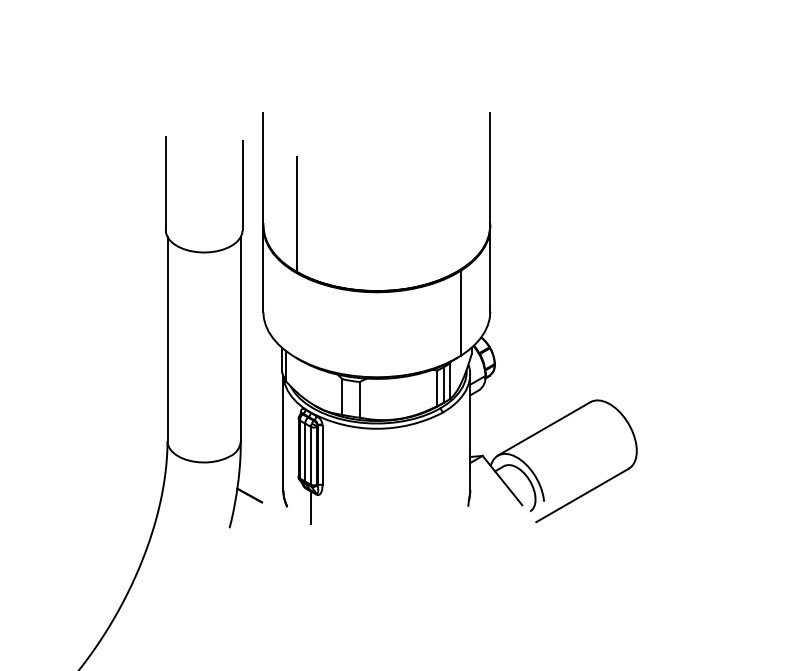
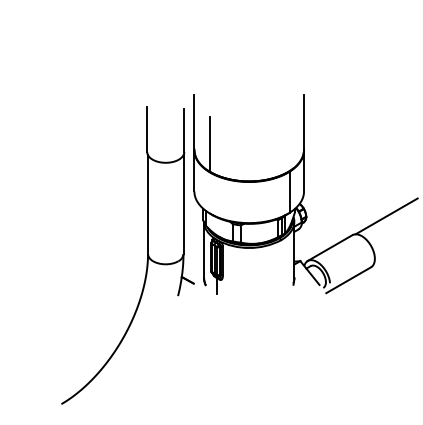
line: (660, 363) -> (386, 216), added

